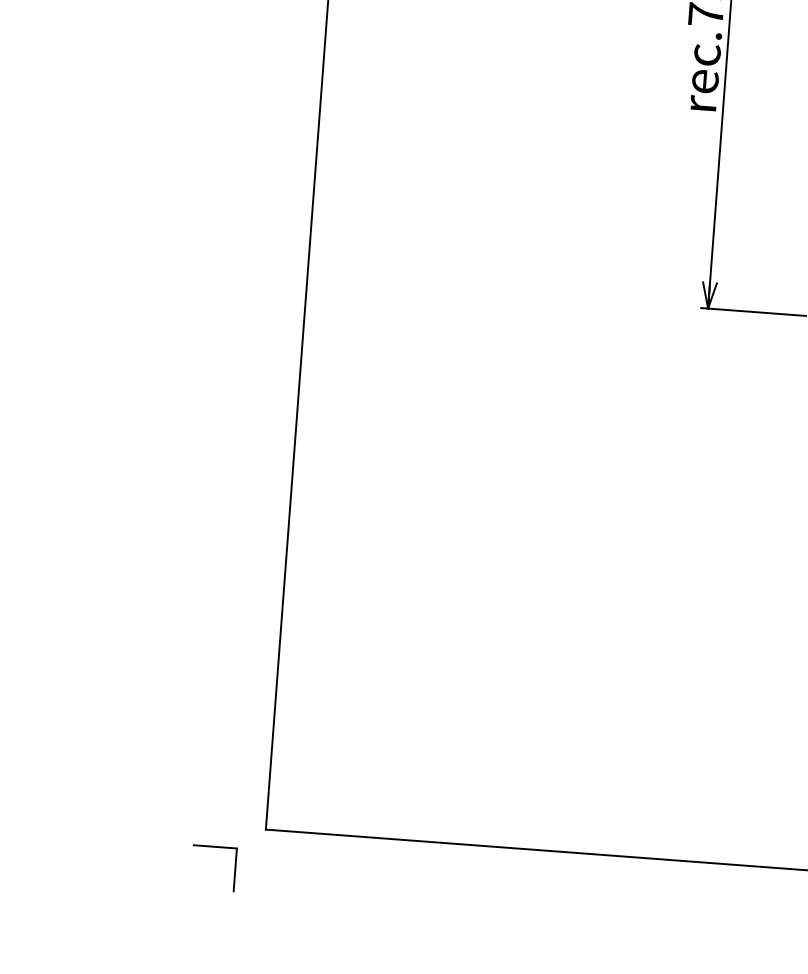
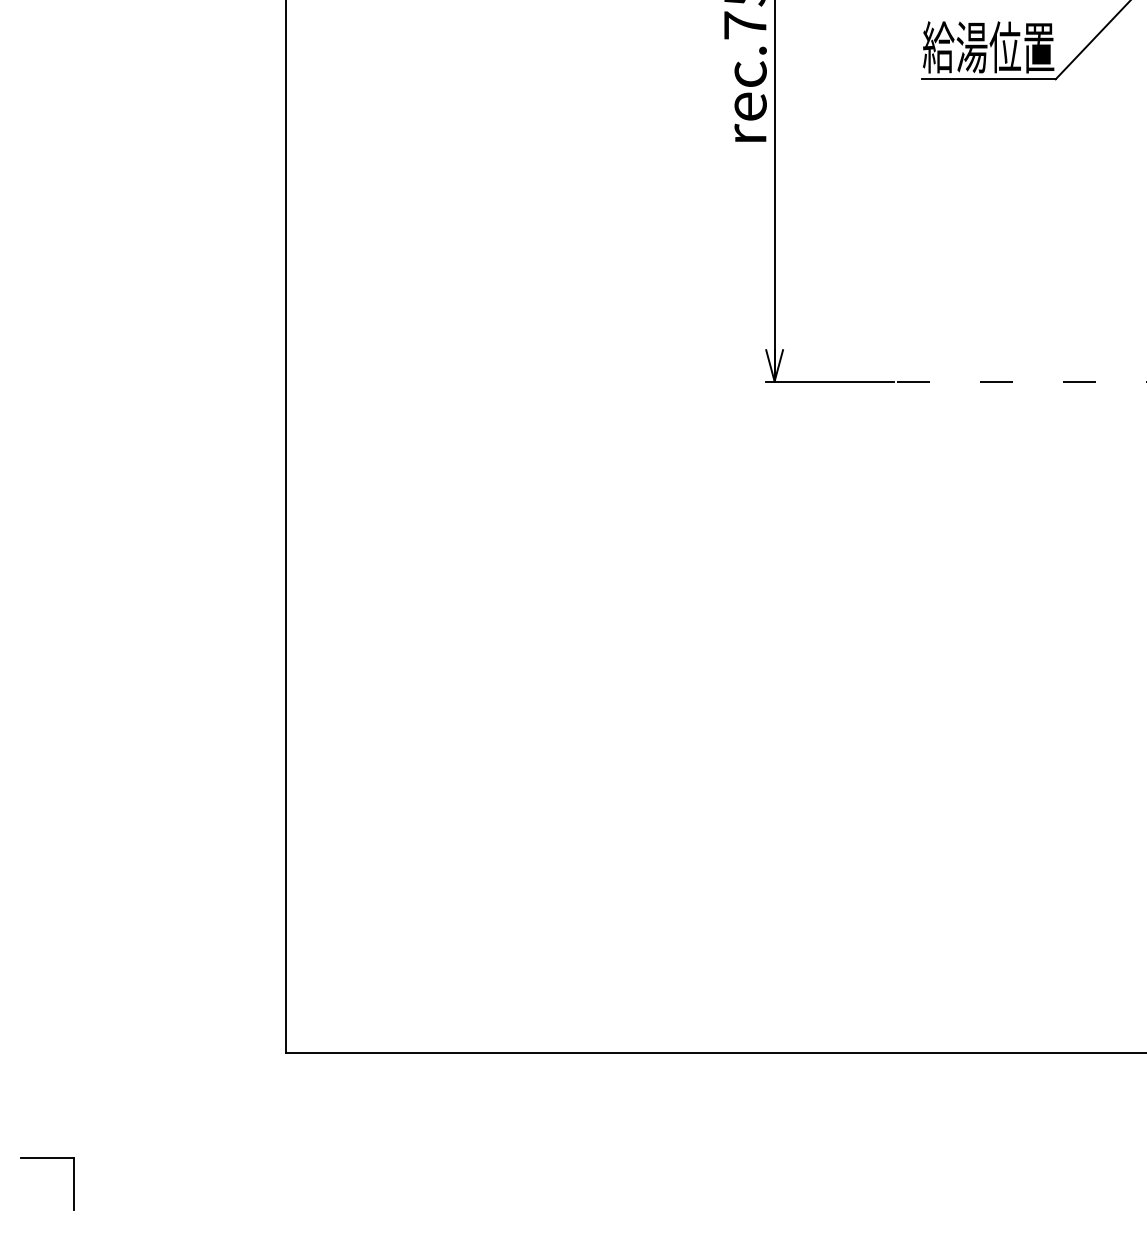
part: (215, 847) -> (47, 1158), moved

